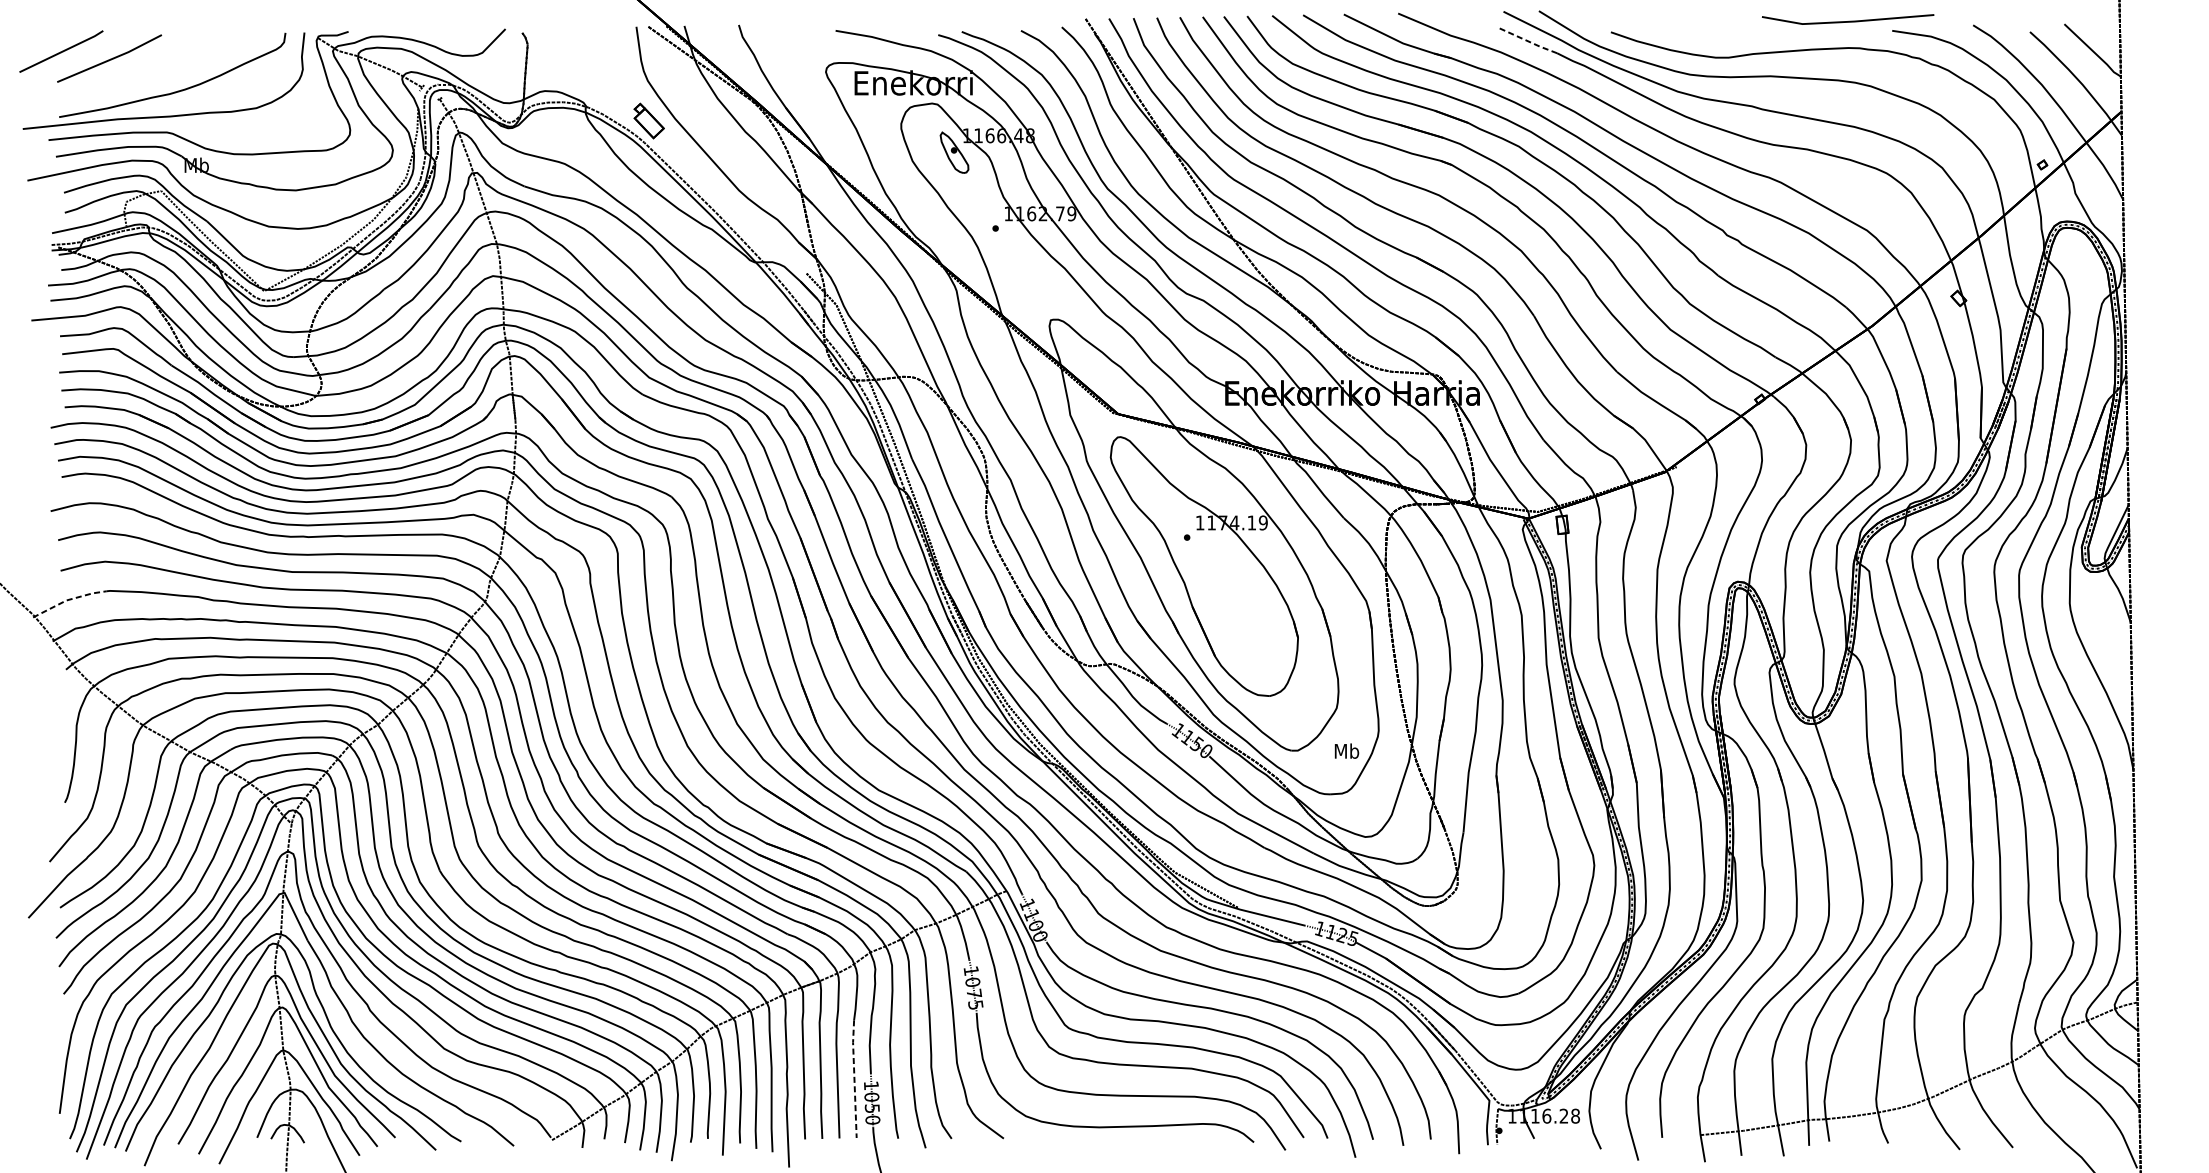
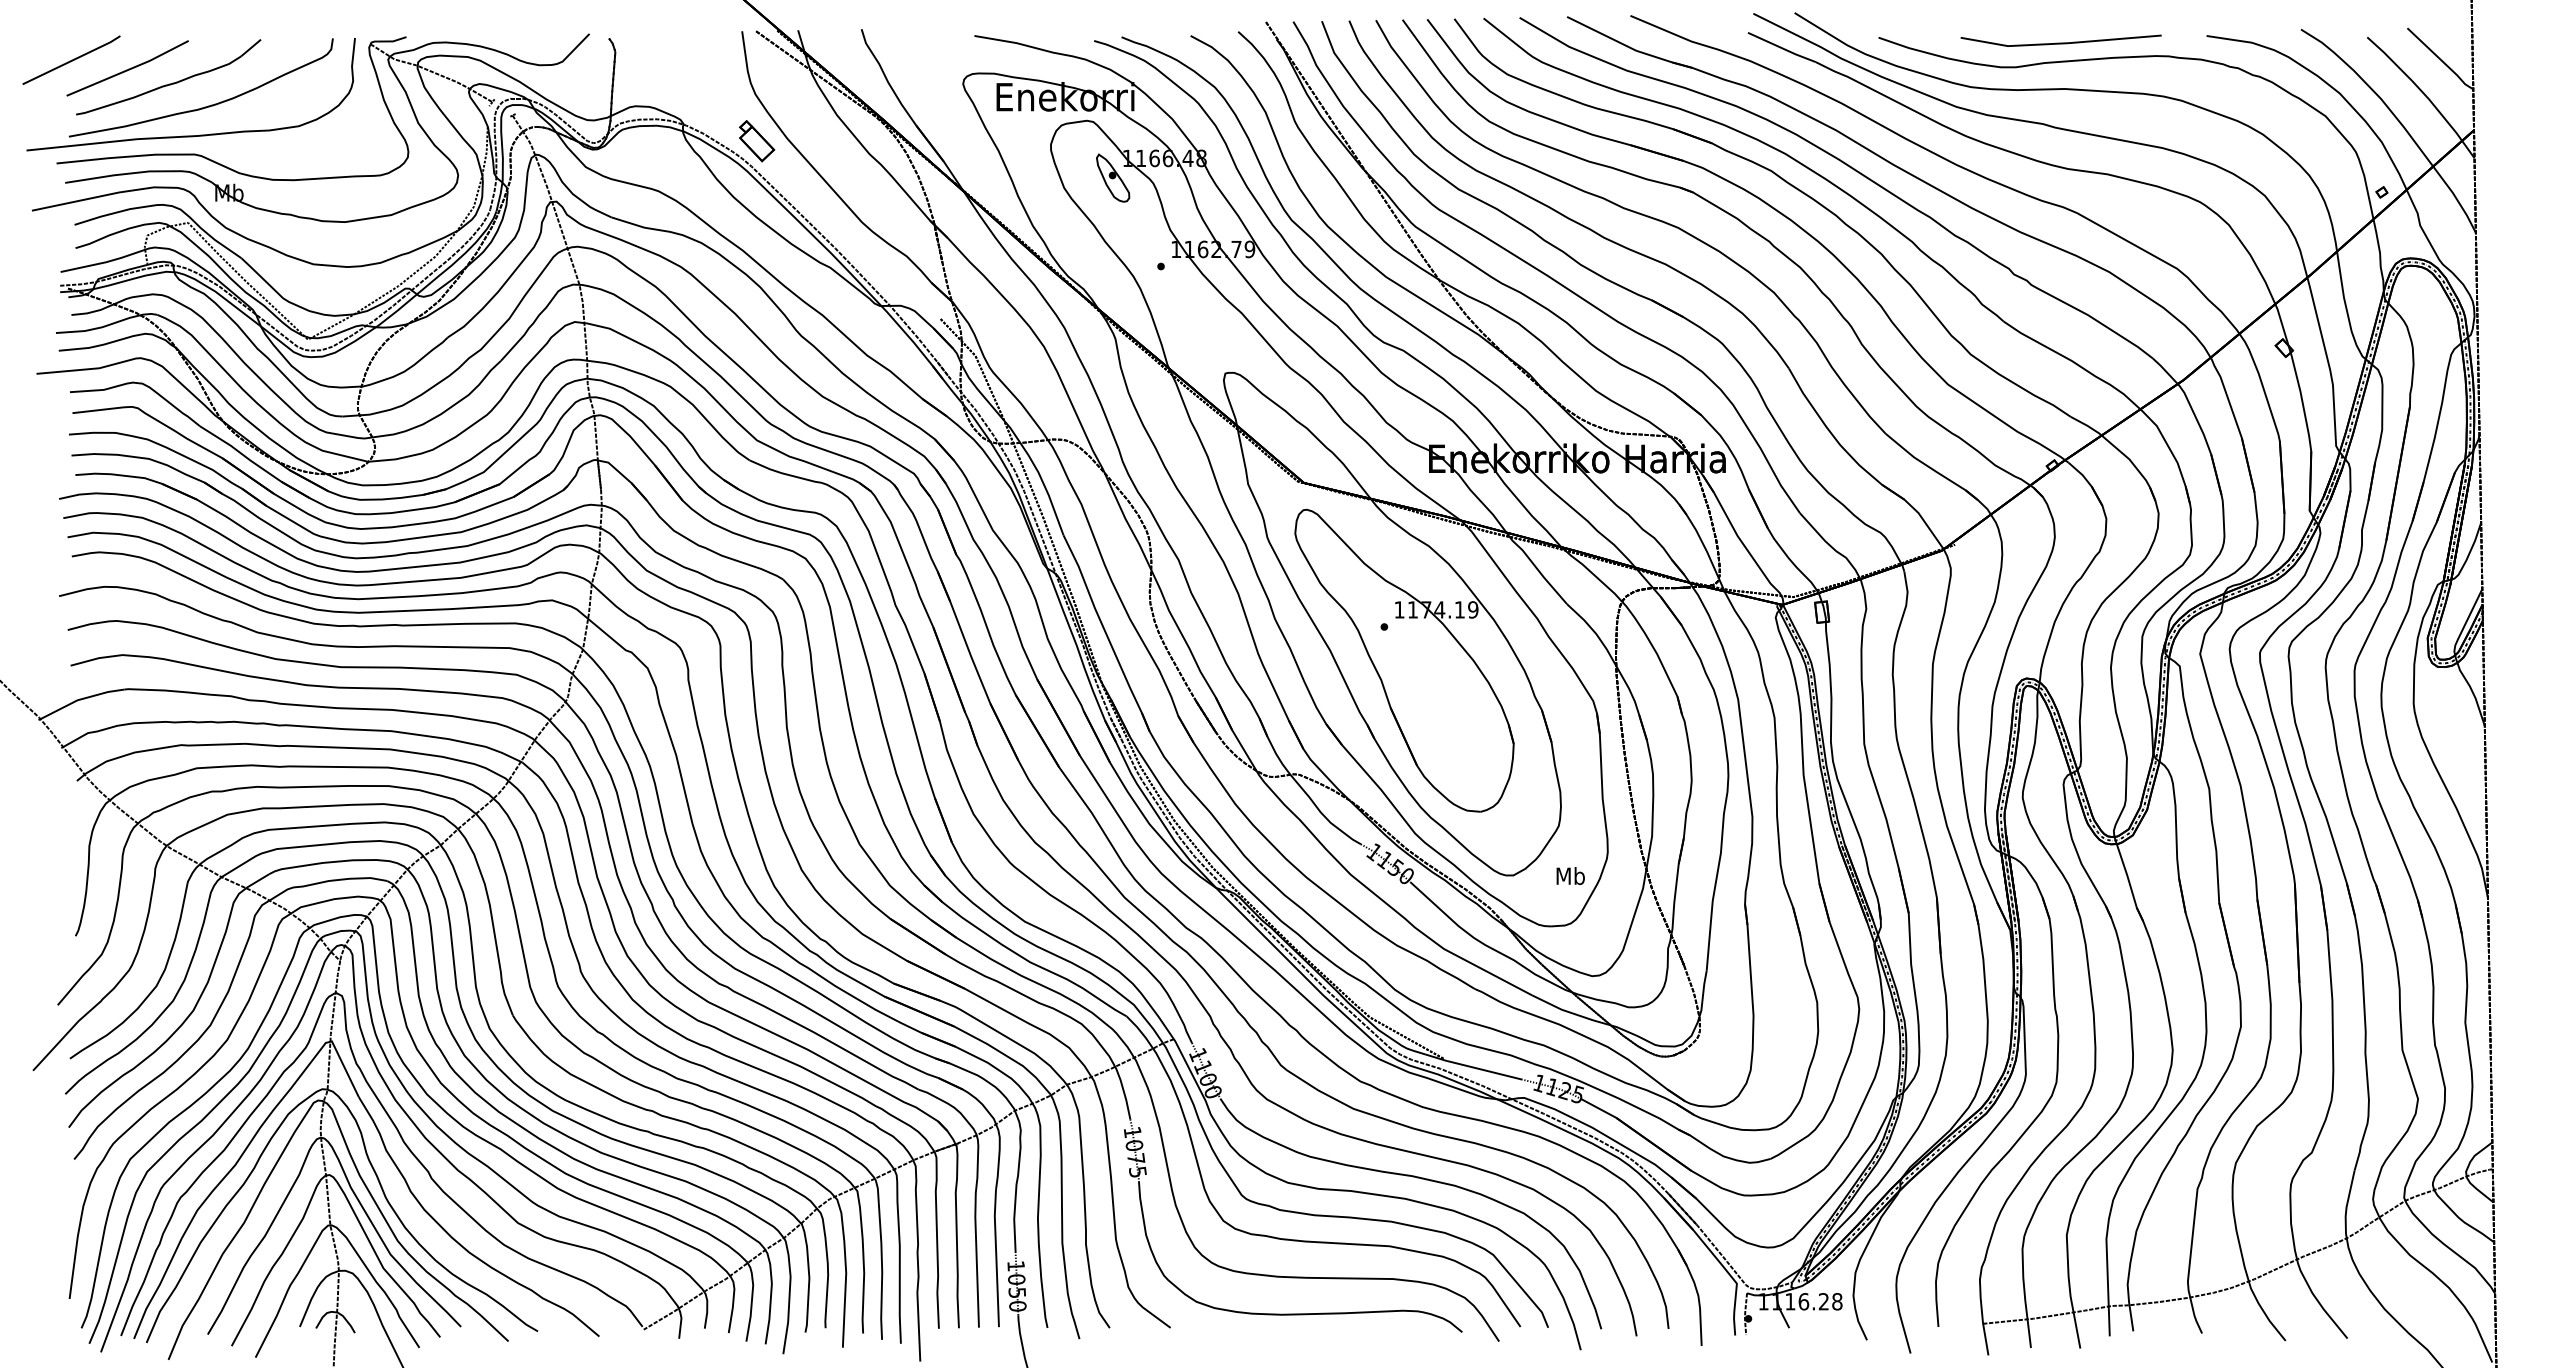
line: (1847, 20) -> (2060, 42), moved
line: (1528, 41) -> (1782, 48), dashed -> solid
part: (145, 71) -> (169, 83), added
line: (69, 599) -> (80, 699), dashed -> solid
line: (854, 1078) -> (996, 1257), dashed -> solid

